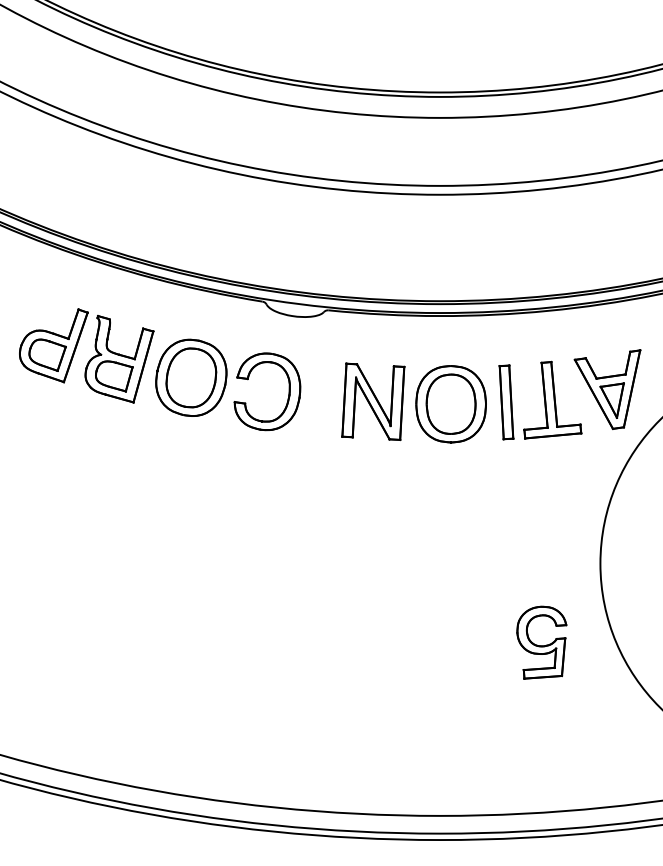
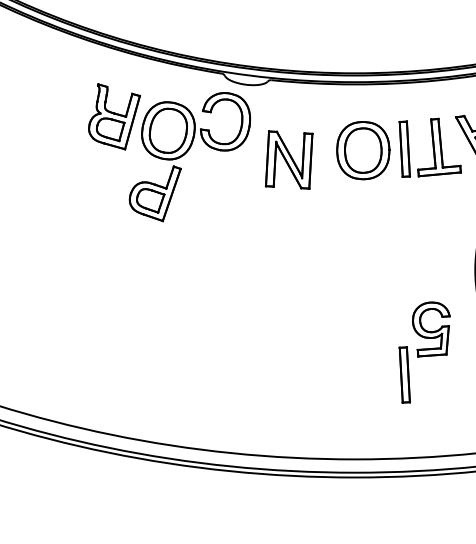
part: (53, 345) -> (155, 193), moved
part: (288, 391) -> (241, 121), moved
part: (373, 401) -> (289, 159), moved
part: (506, 703) -> (404, 375), added

